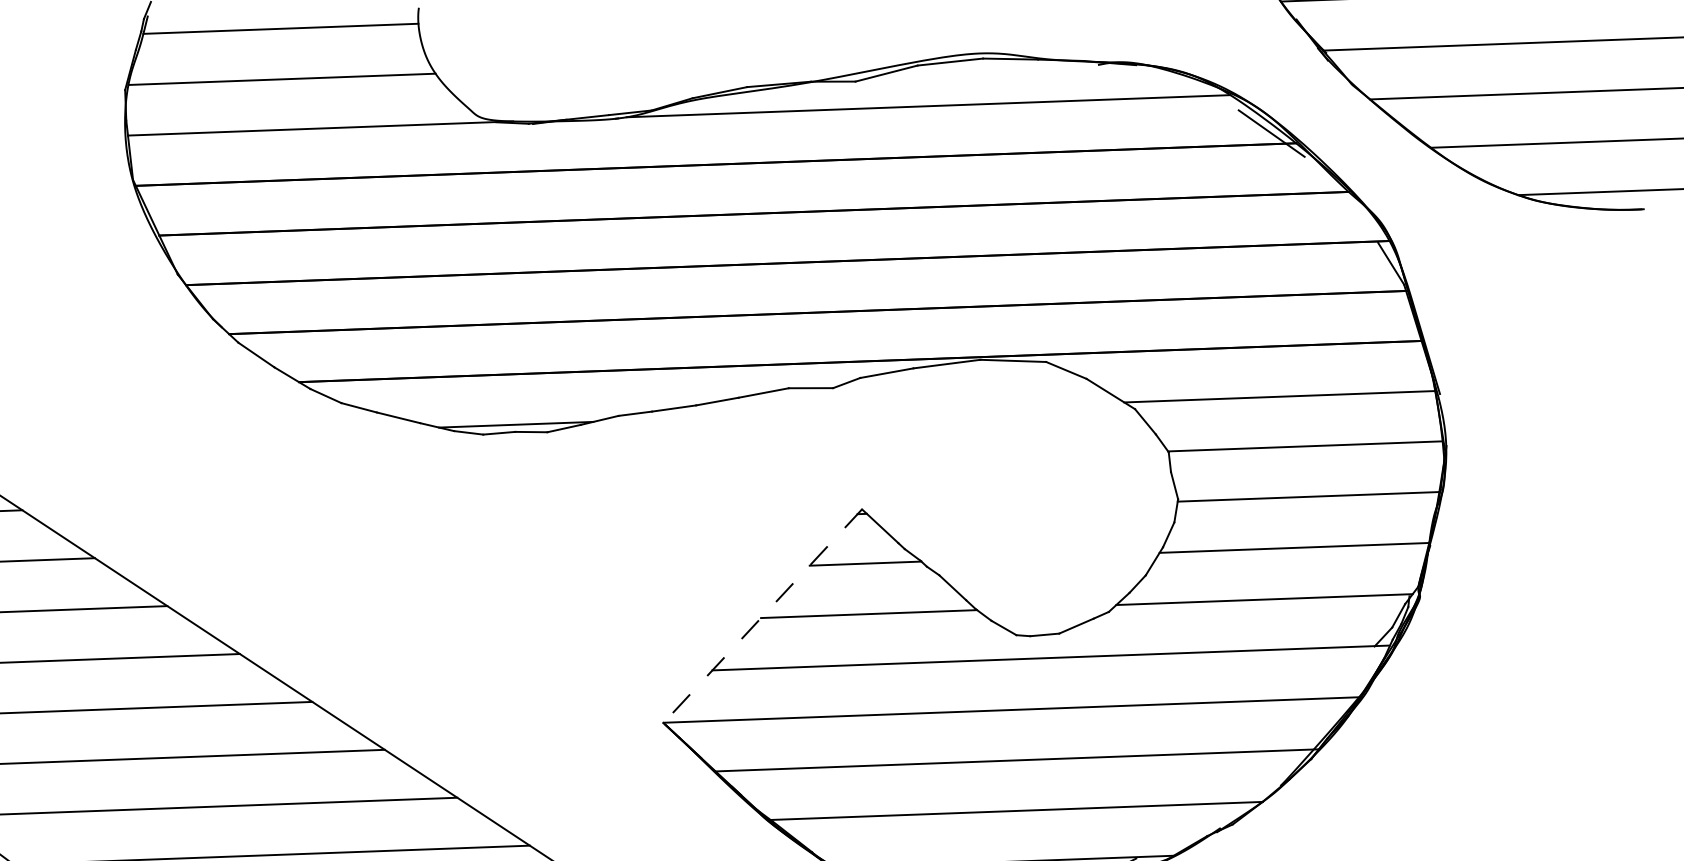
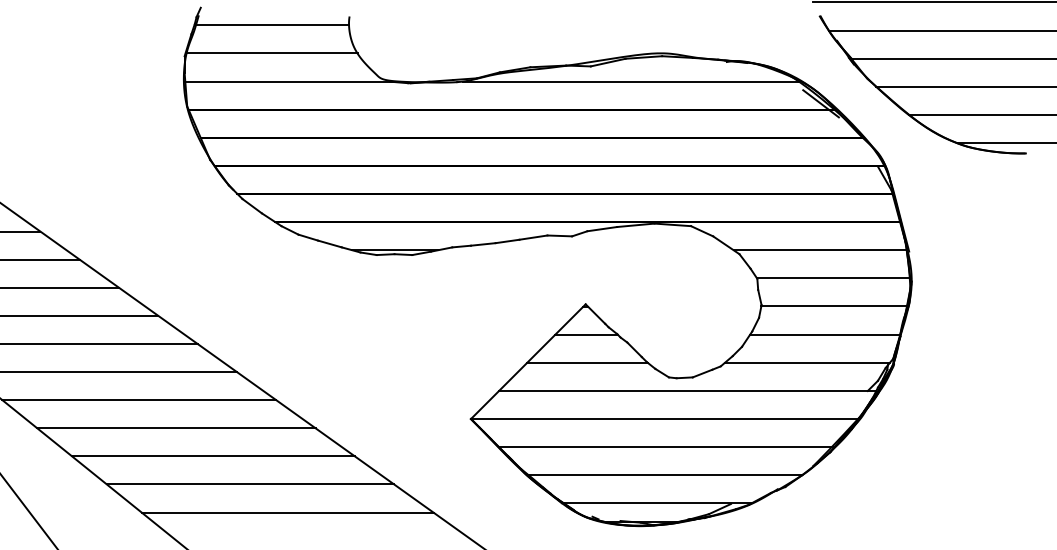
line: (763, 617) -> (528, 362), dashed -> solid

